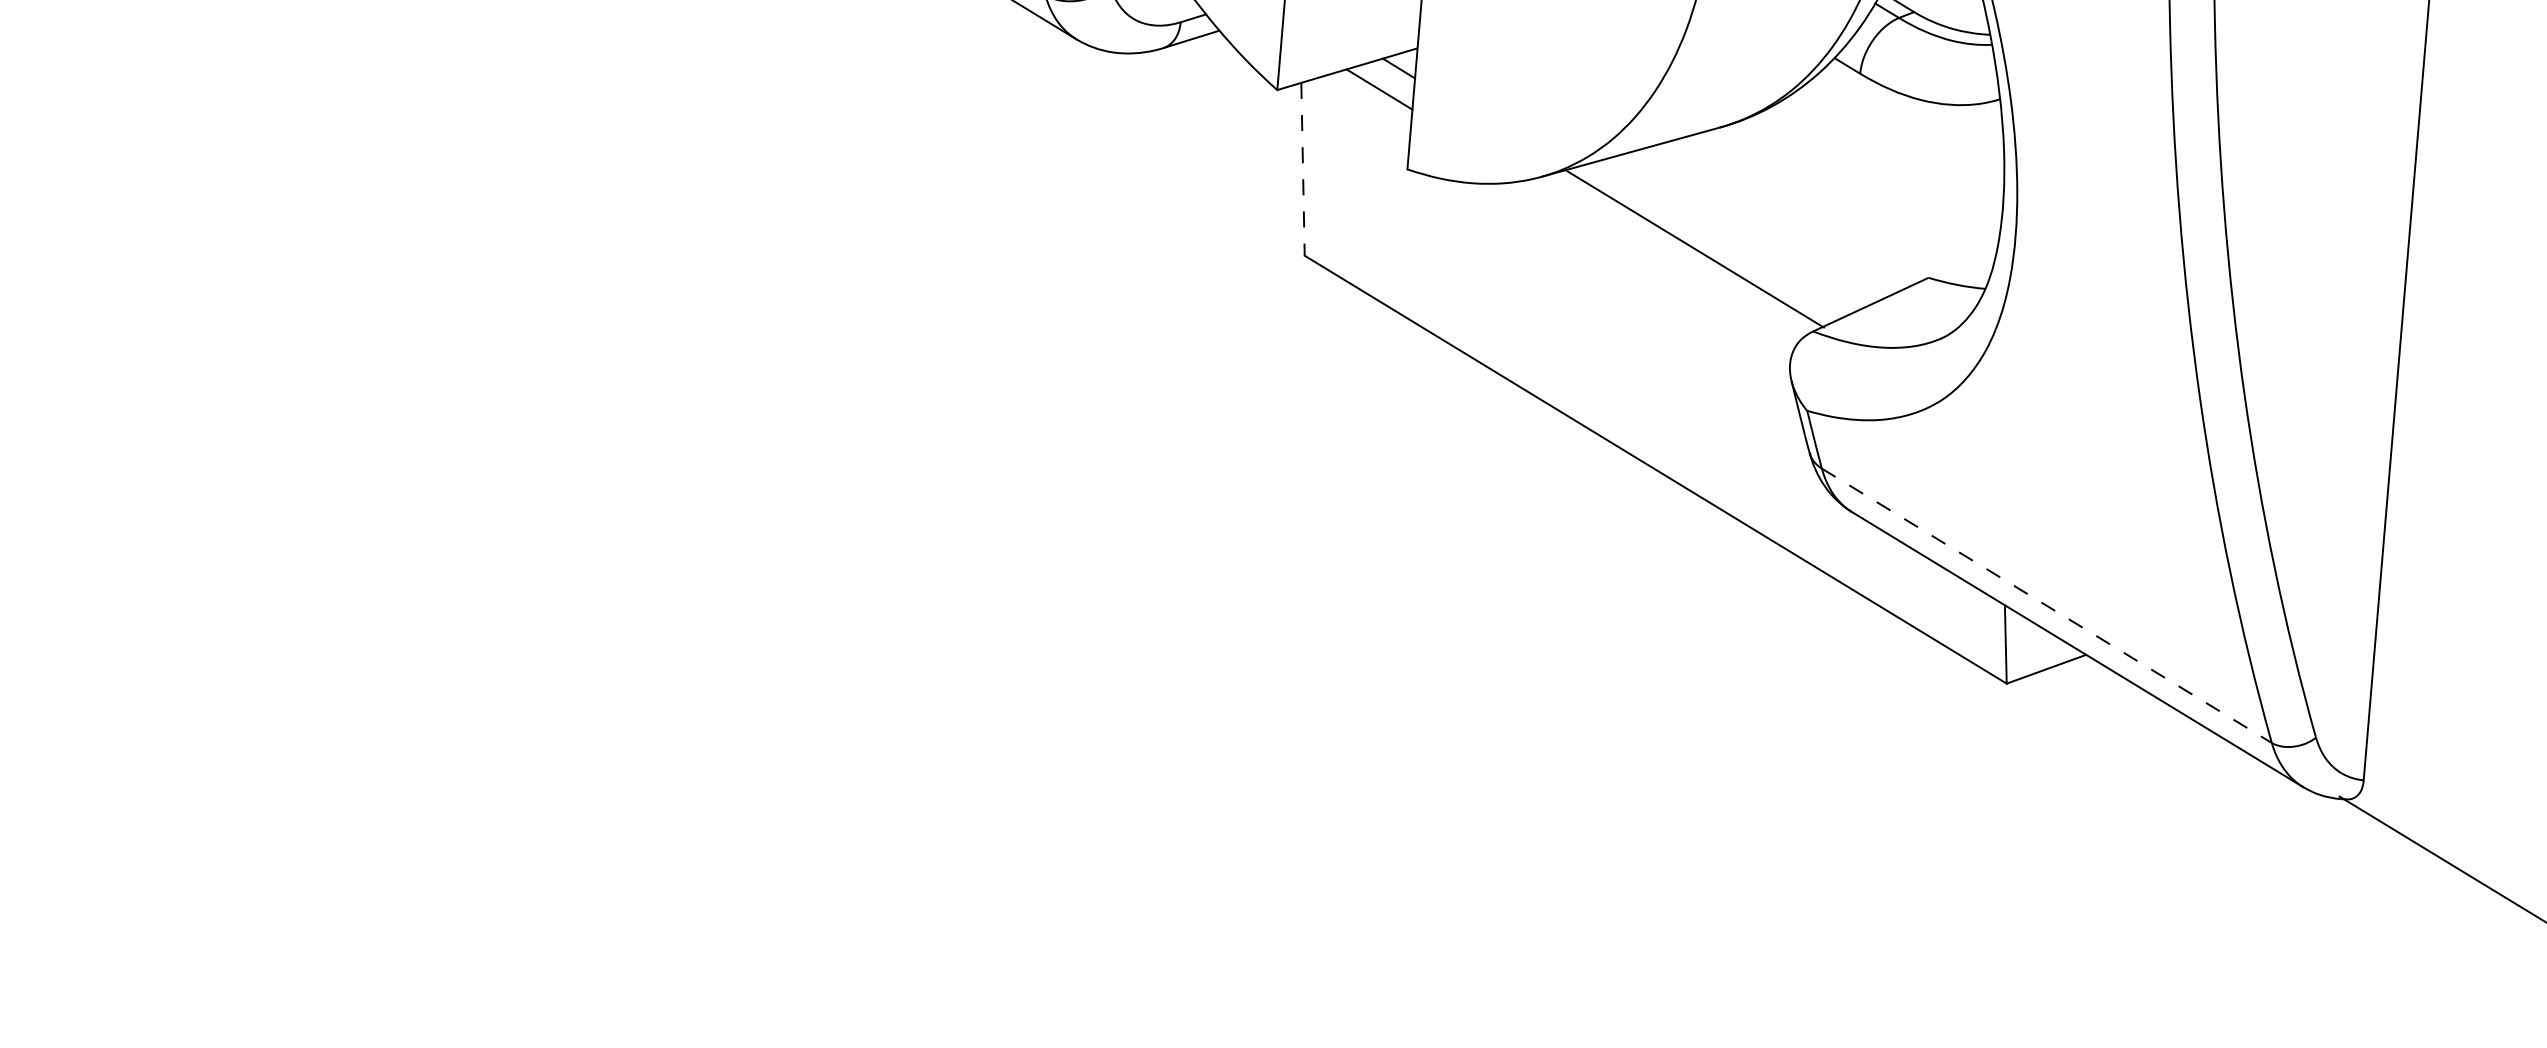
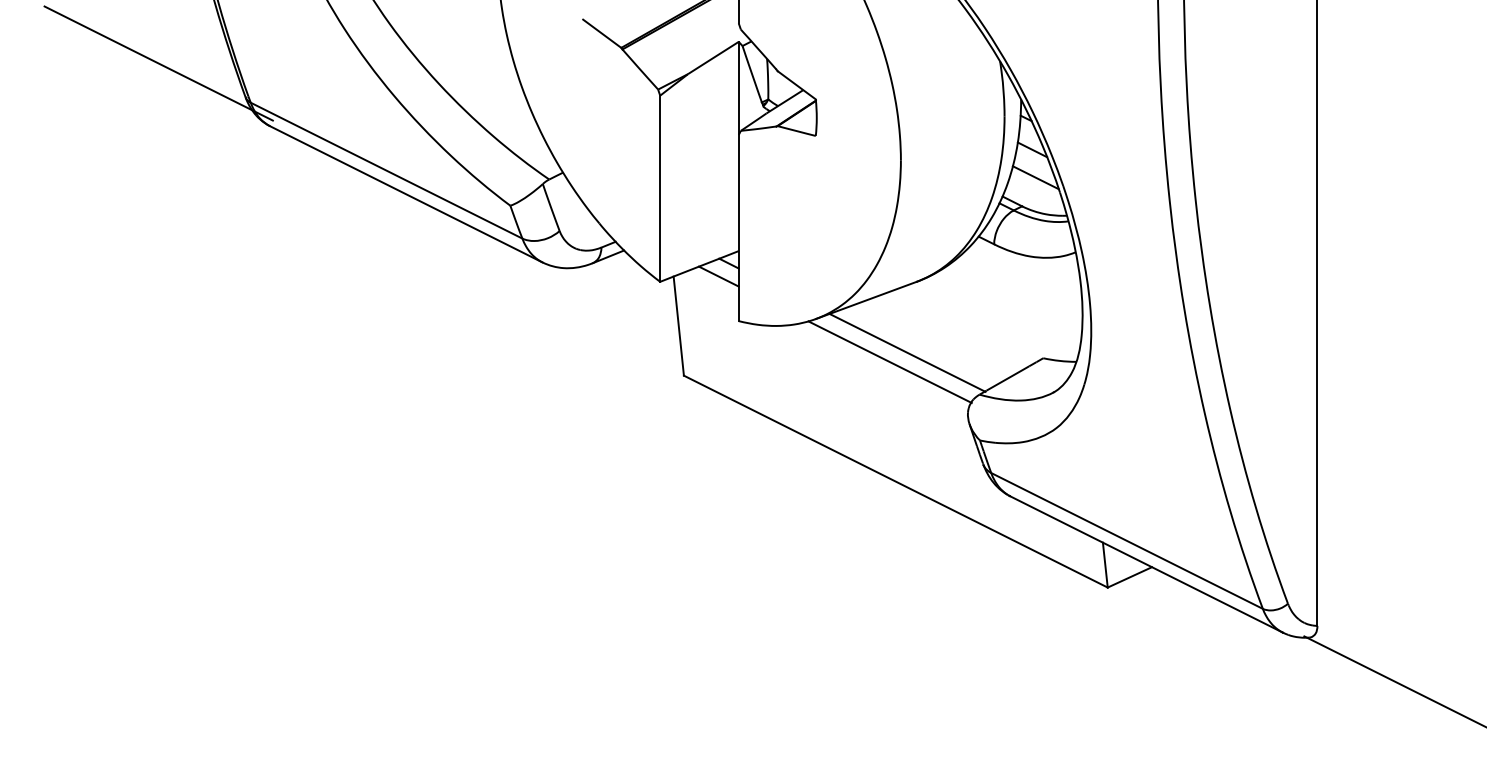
line: (1302, 169) -> (678, 326), dashed -> solid
line: (1662, 261) -> (889, 361), added
line: (2047, 605) -> (1127, 540), dashed -> solid

